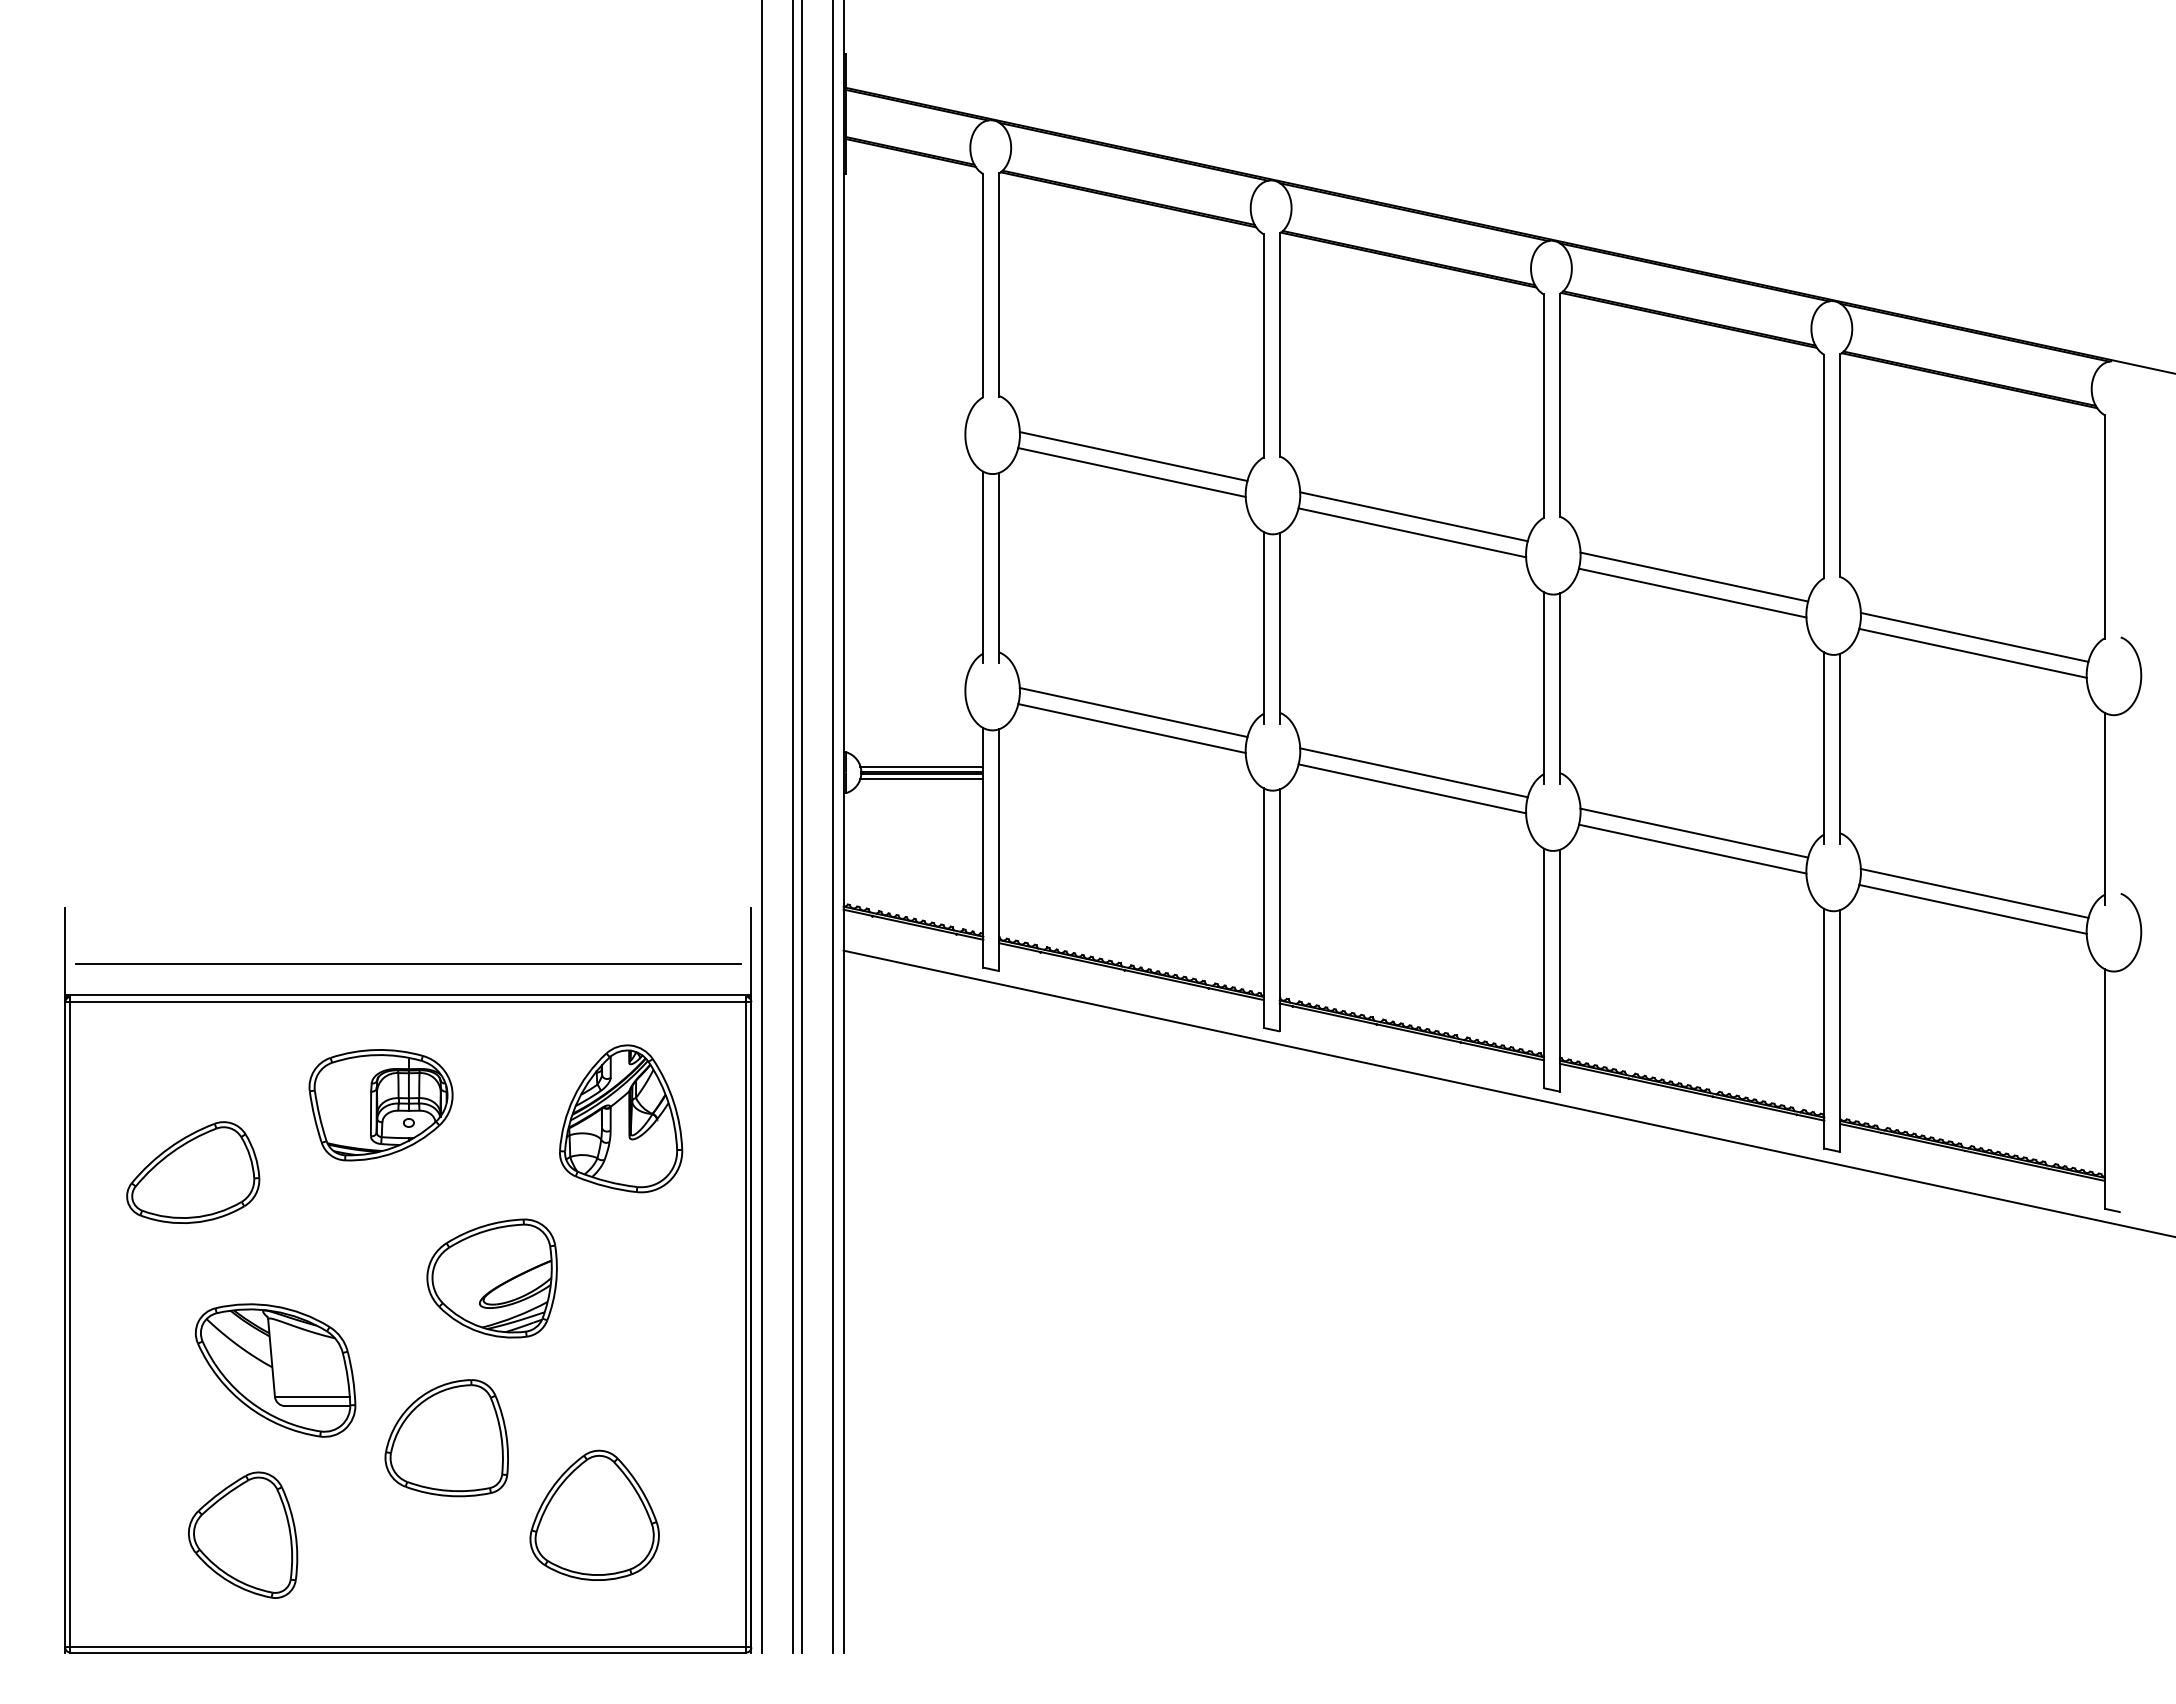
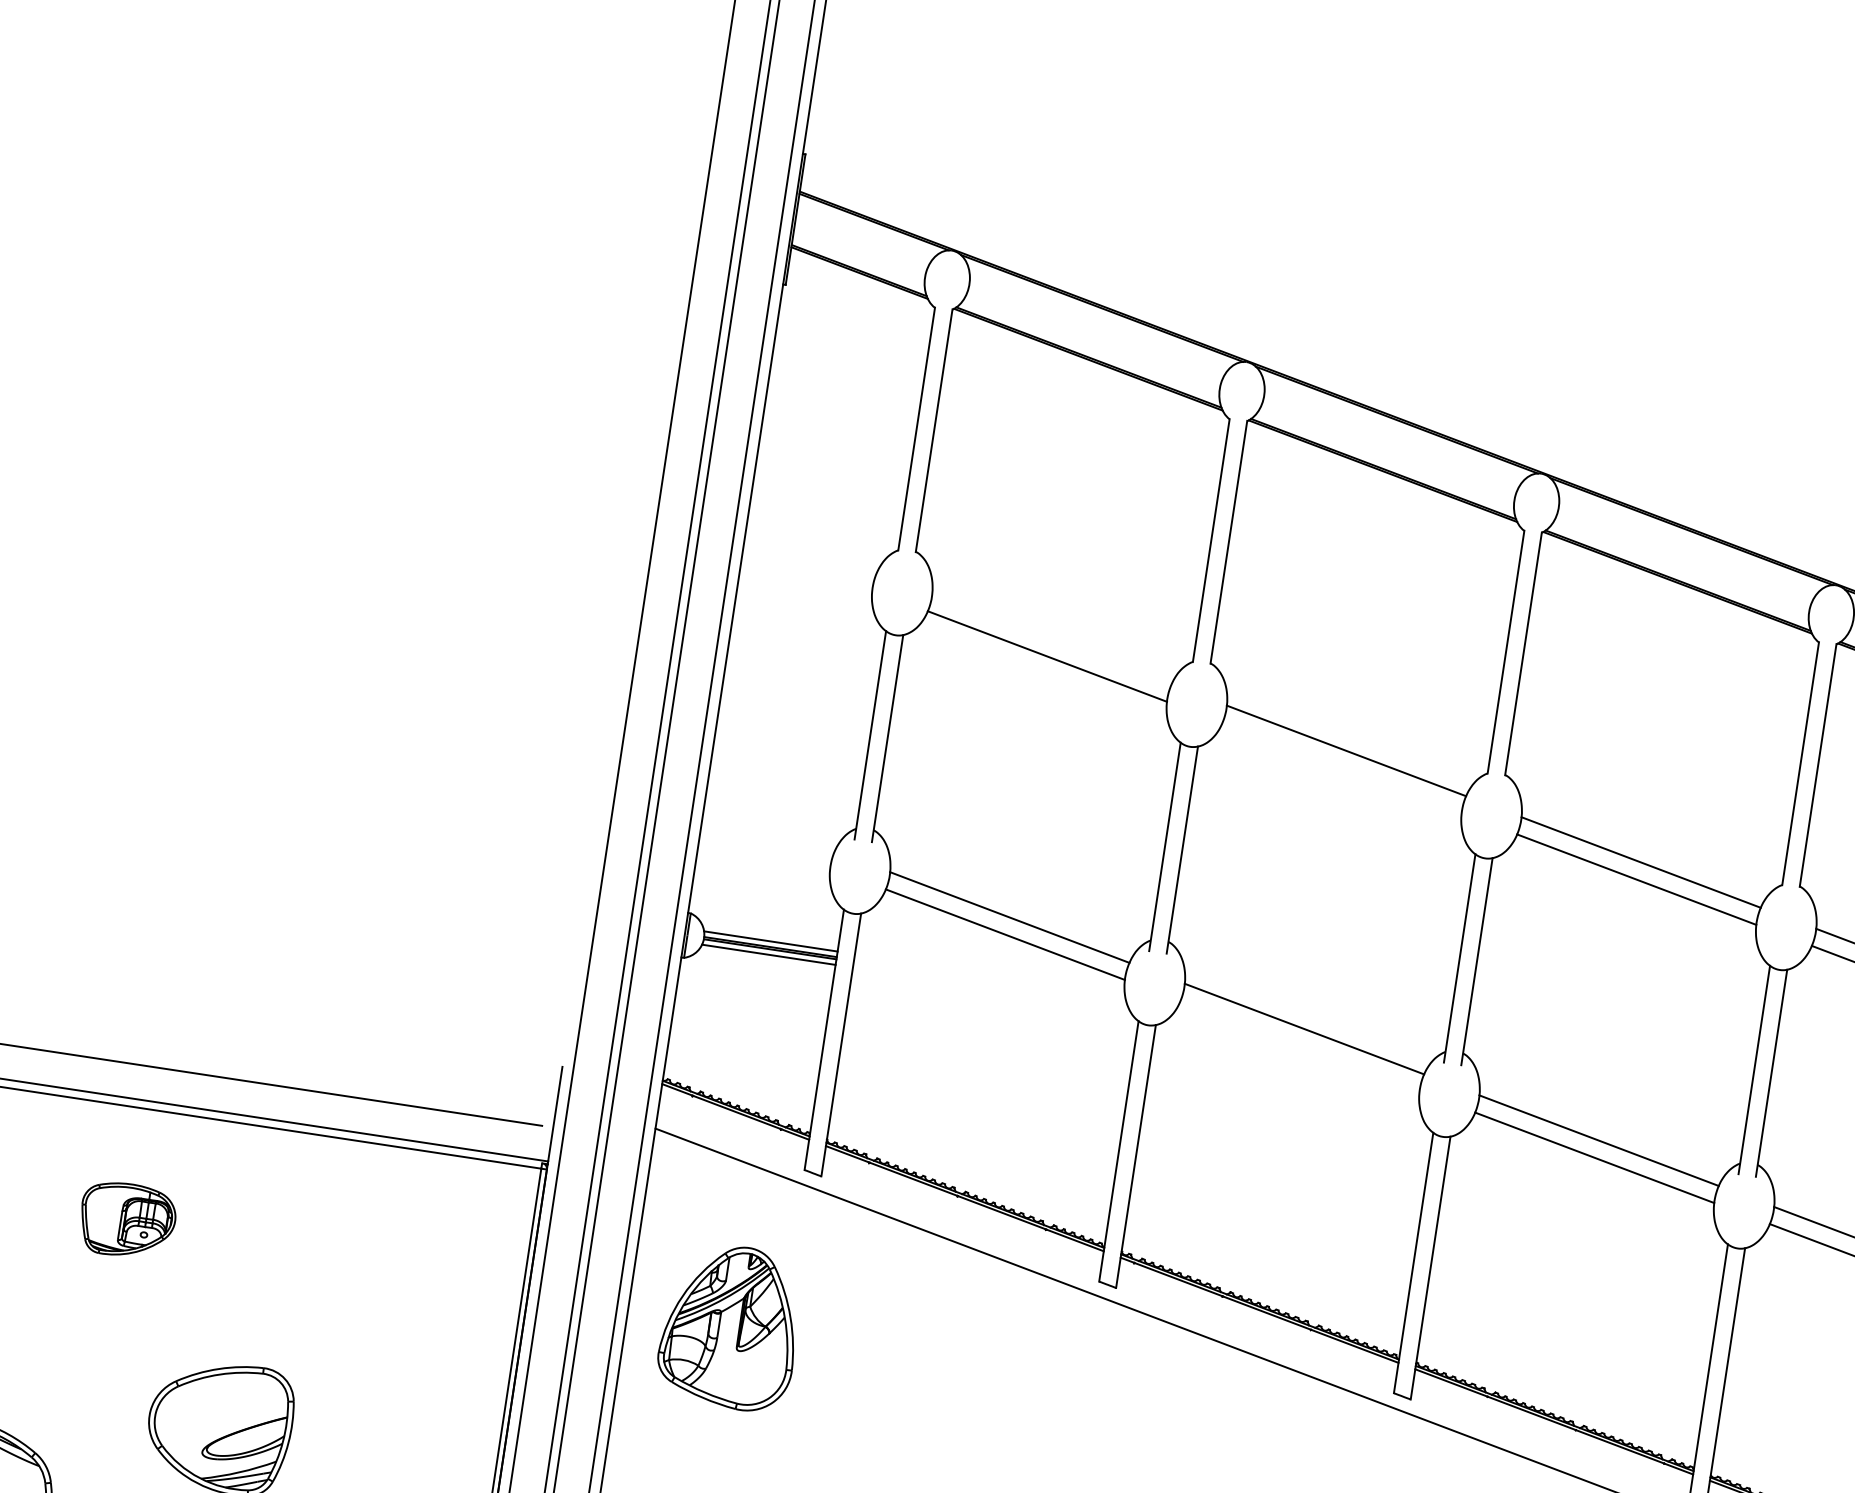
line: (1133, 456) -> (1051, 639), removed
line: (1412, 532) -> (1342, 767), removed
line: (1412, 788) -> (1300, 1045), removed
part: (380, 1105) -> (126, 1220), size x0.6
part: (621, 1118) -> (731, 1326), moved

